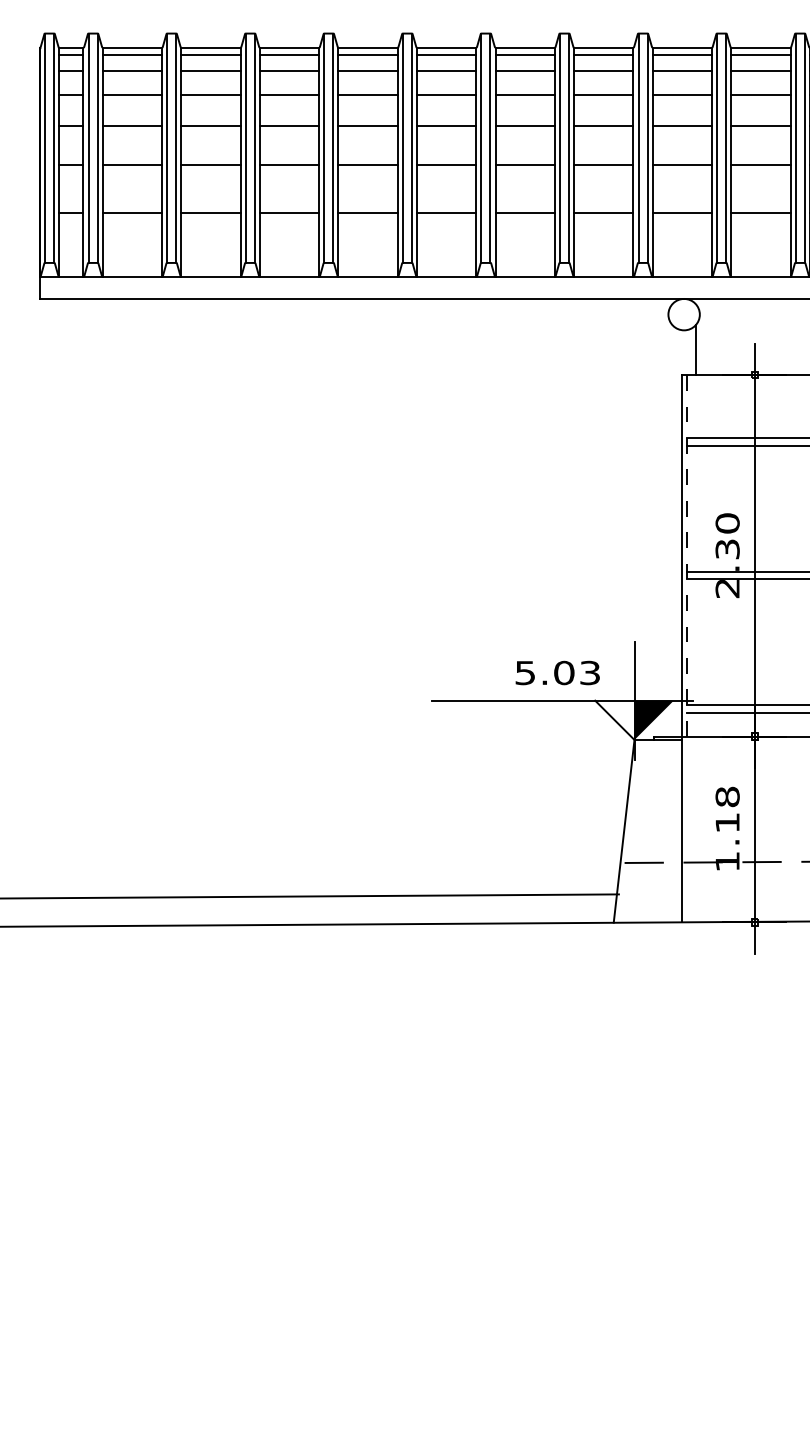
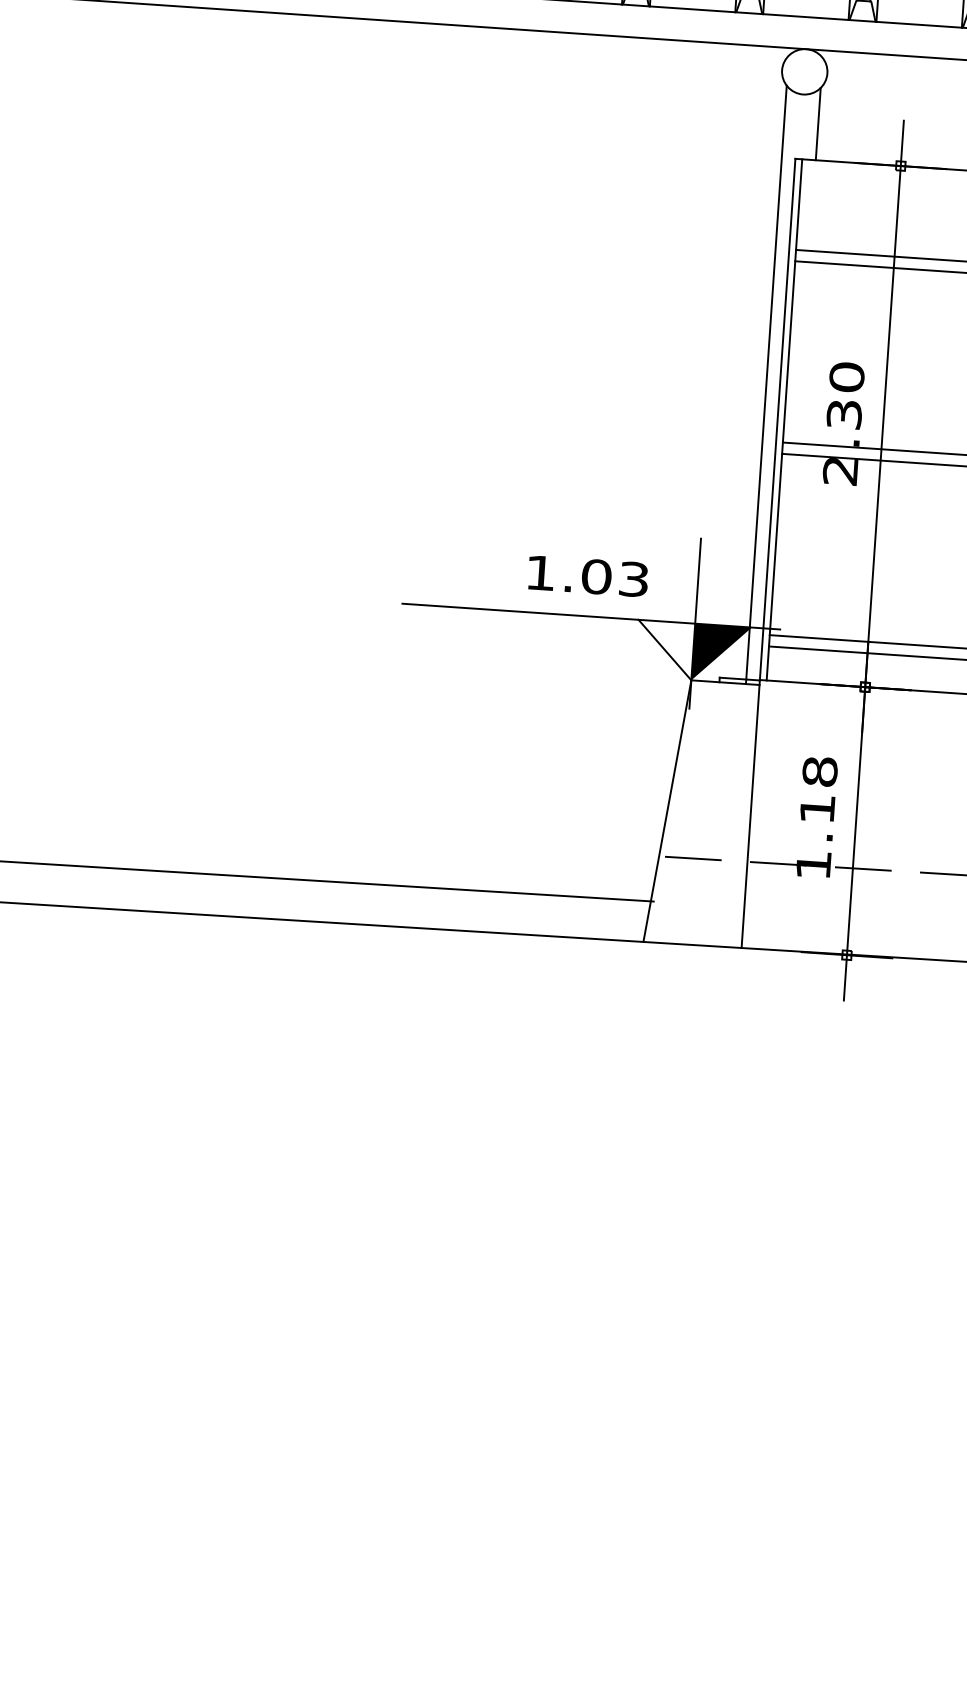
line: (672, 532) -> (766, 384), added
line: (686, 555) -> (784, 419), dashed -> solid
text: (524, 673) -> (539, 573), 5.03 -> 1.03

